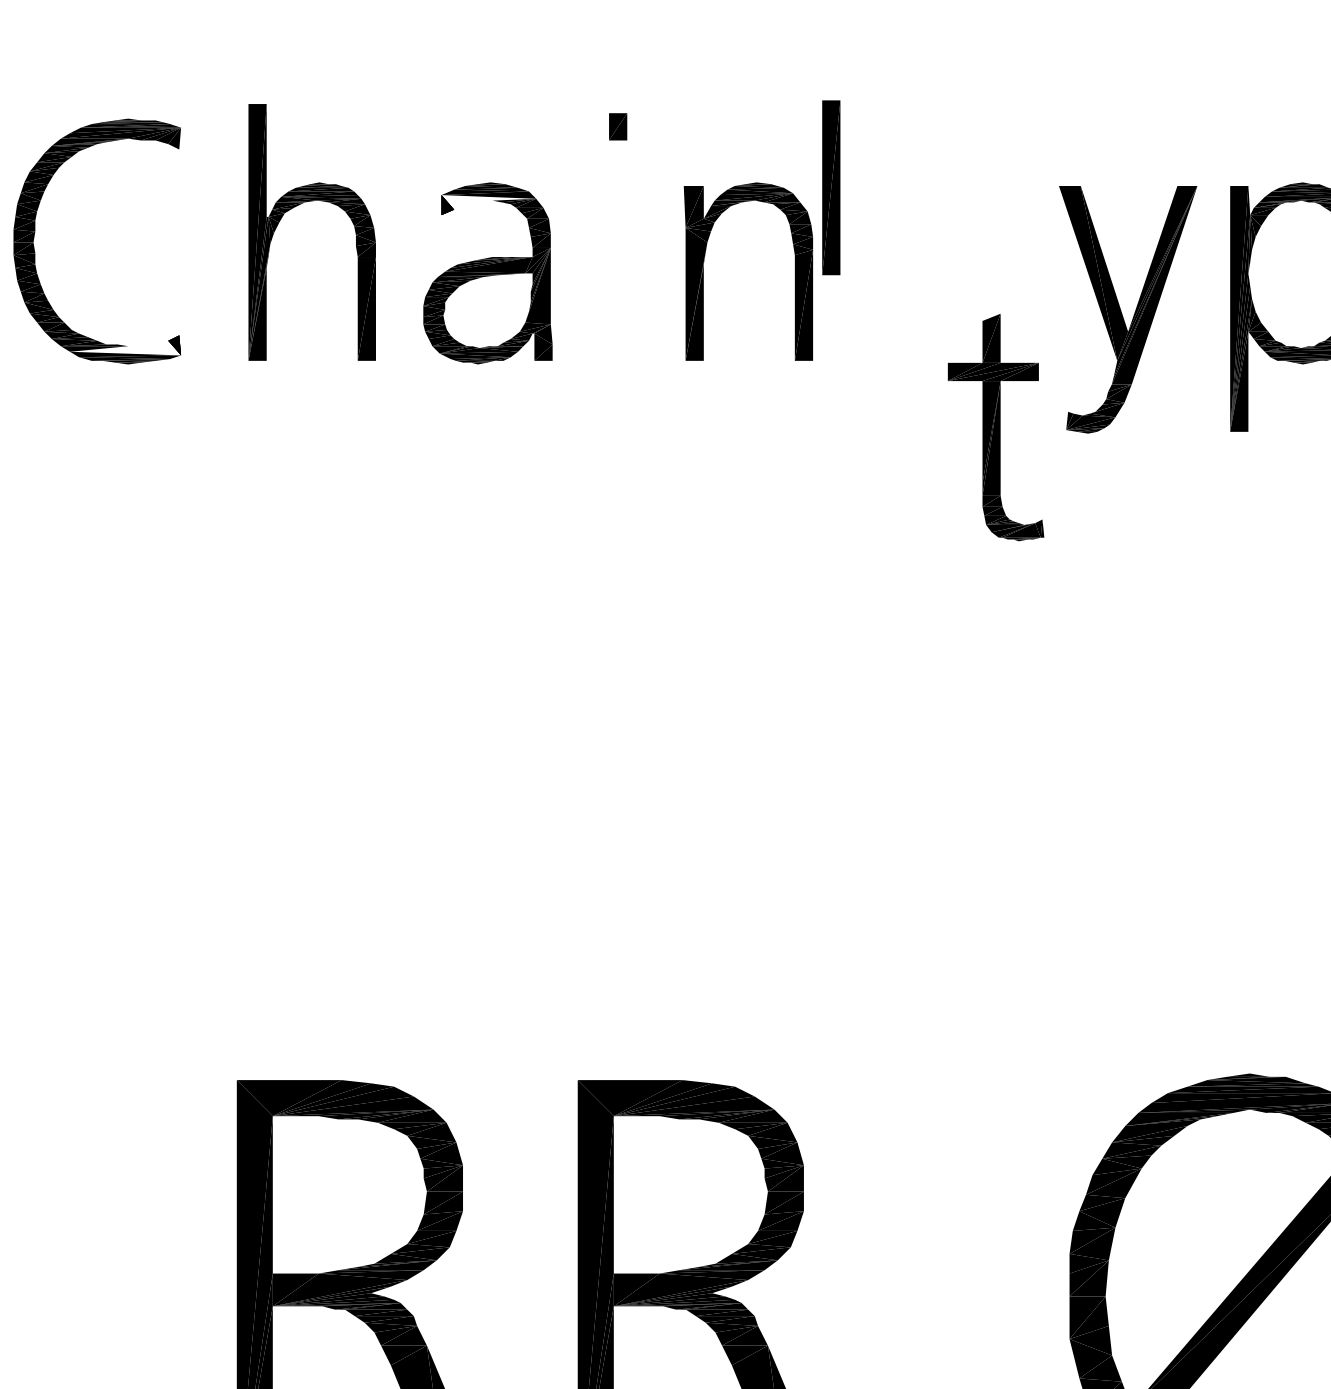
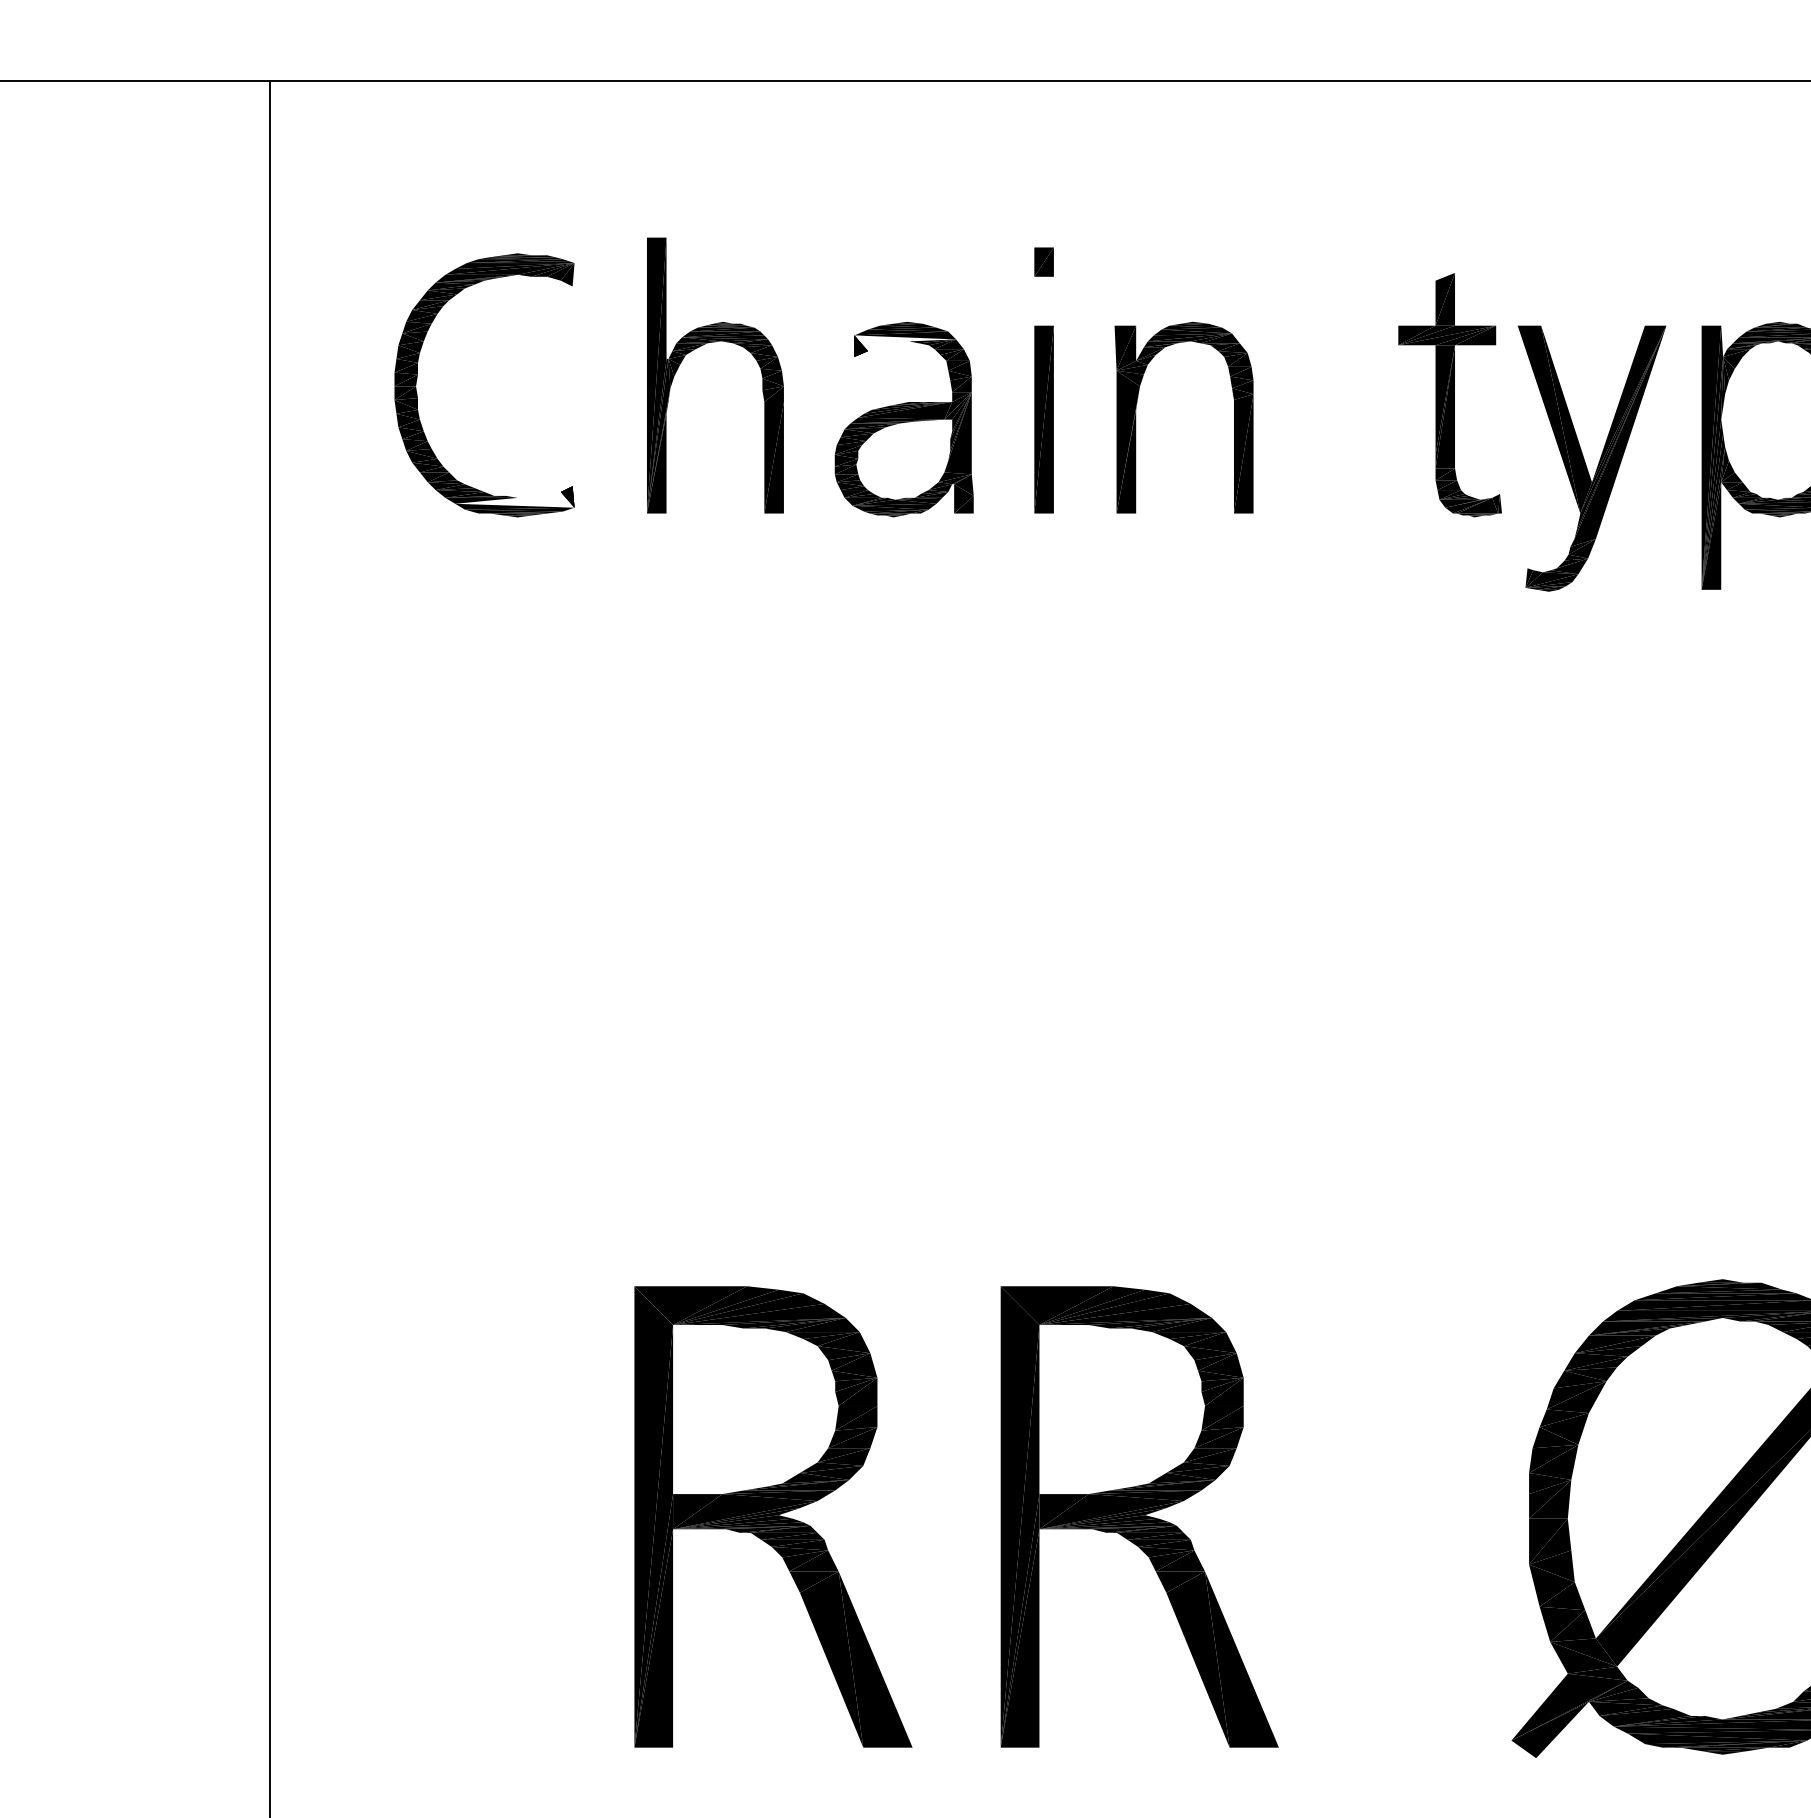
part: (830, 187) -> (1043, 419), moved
part: (995, 427) -> (1449, 395), moved

